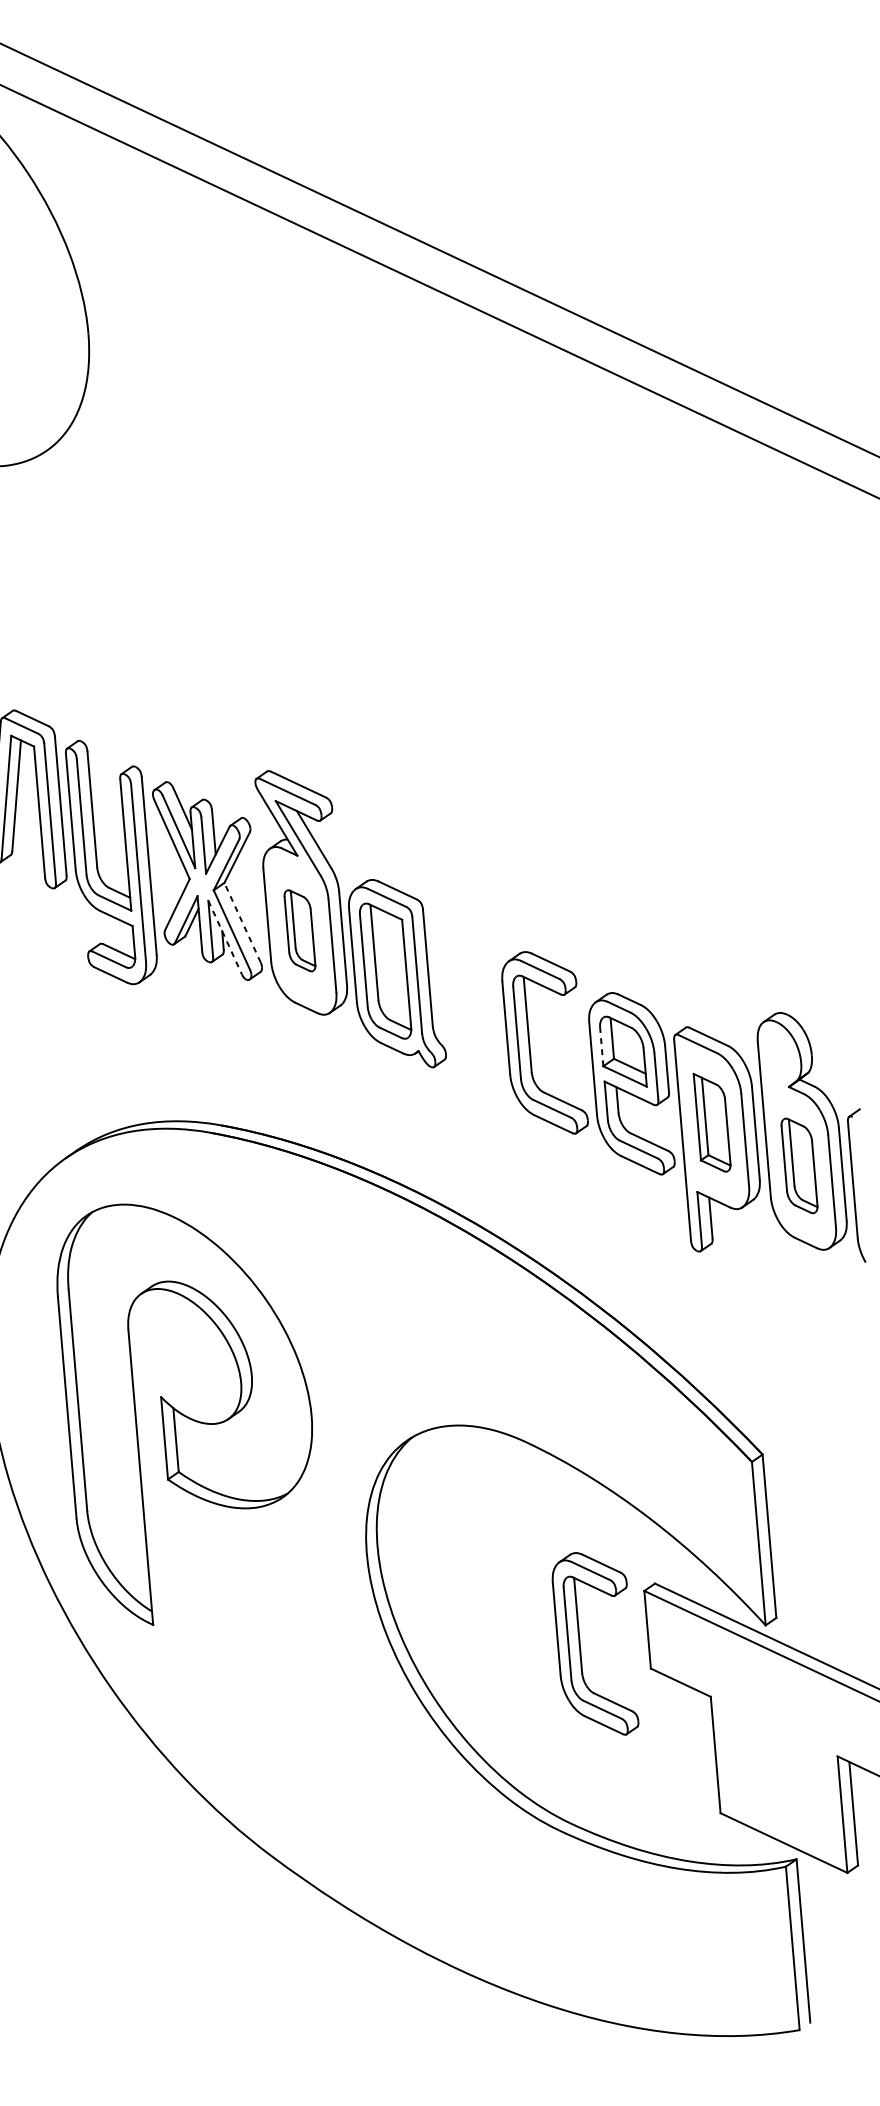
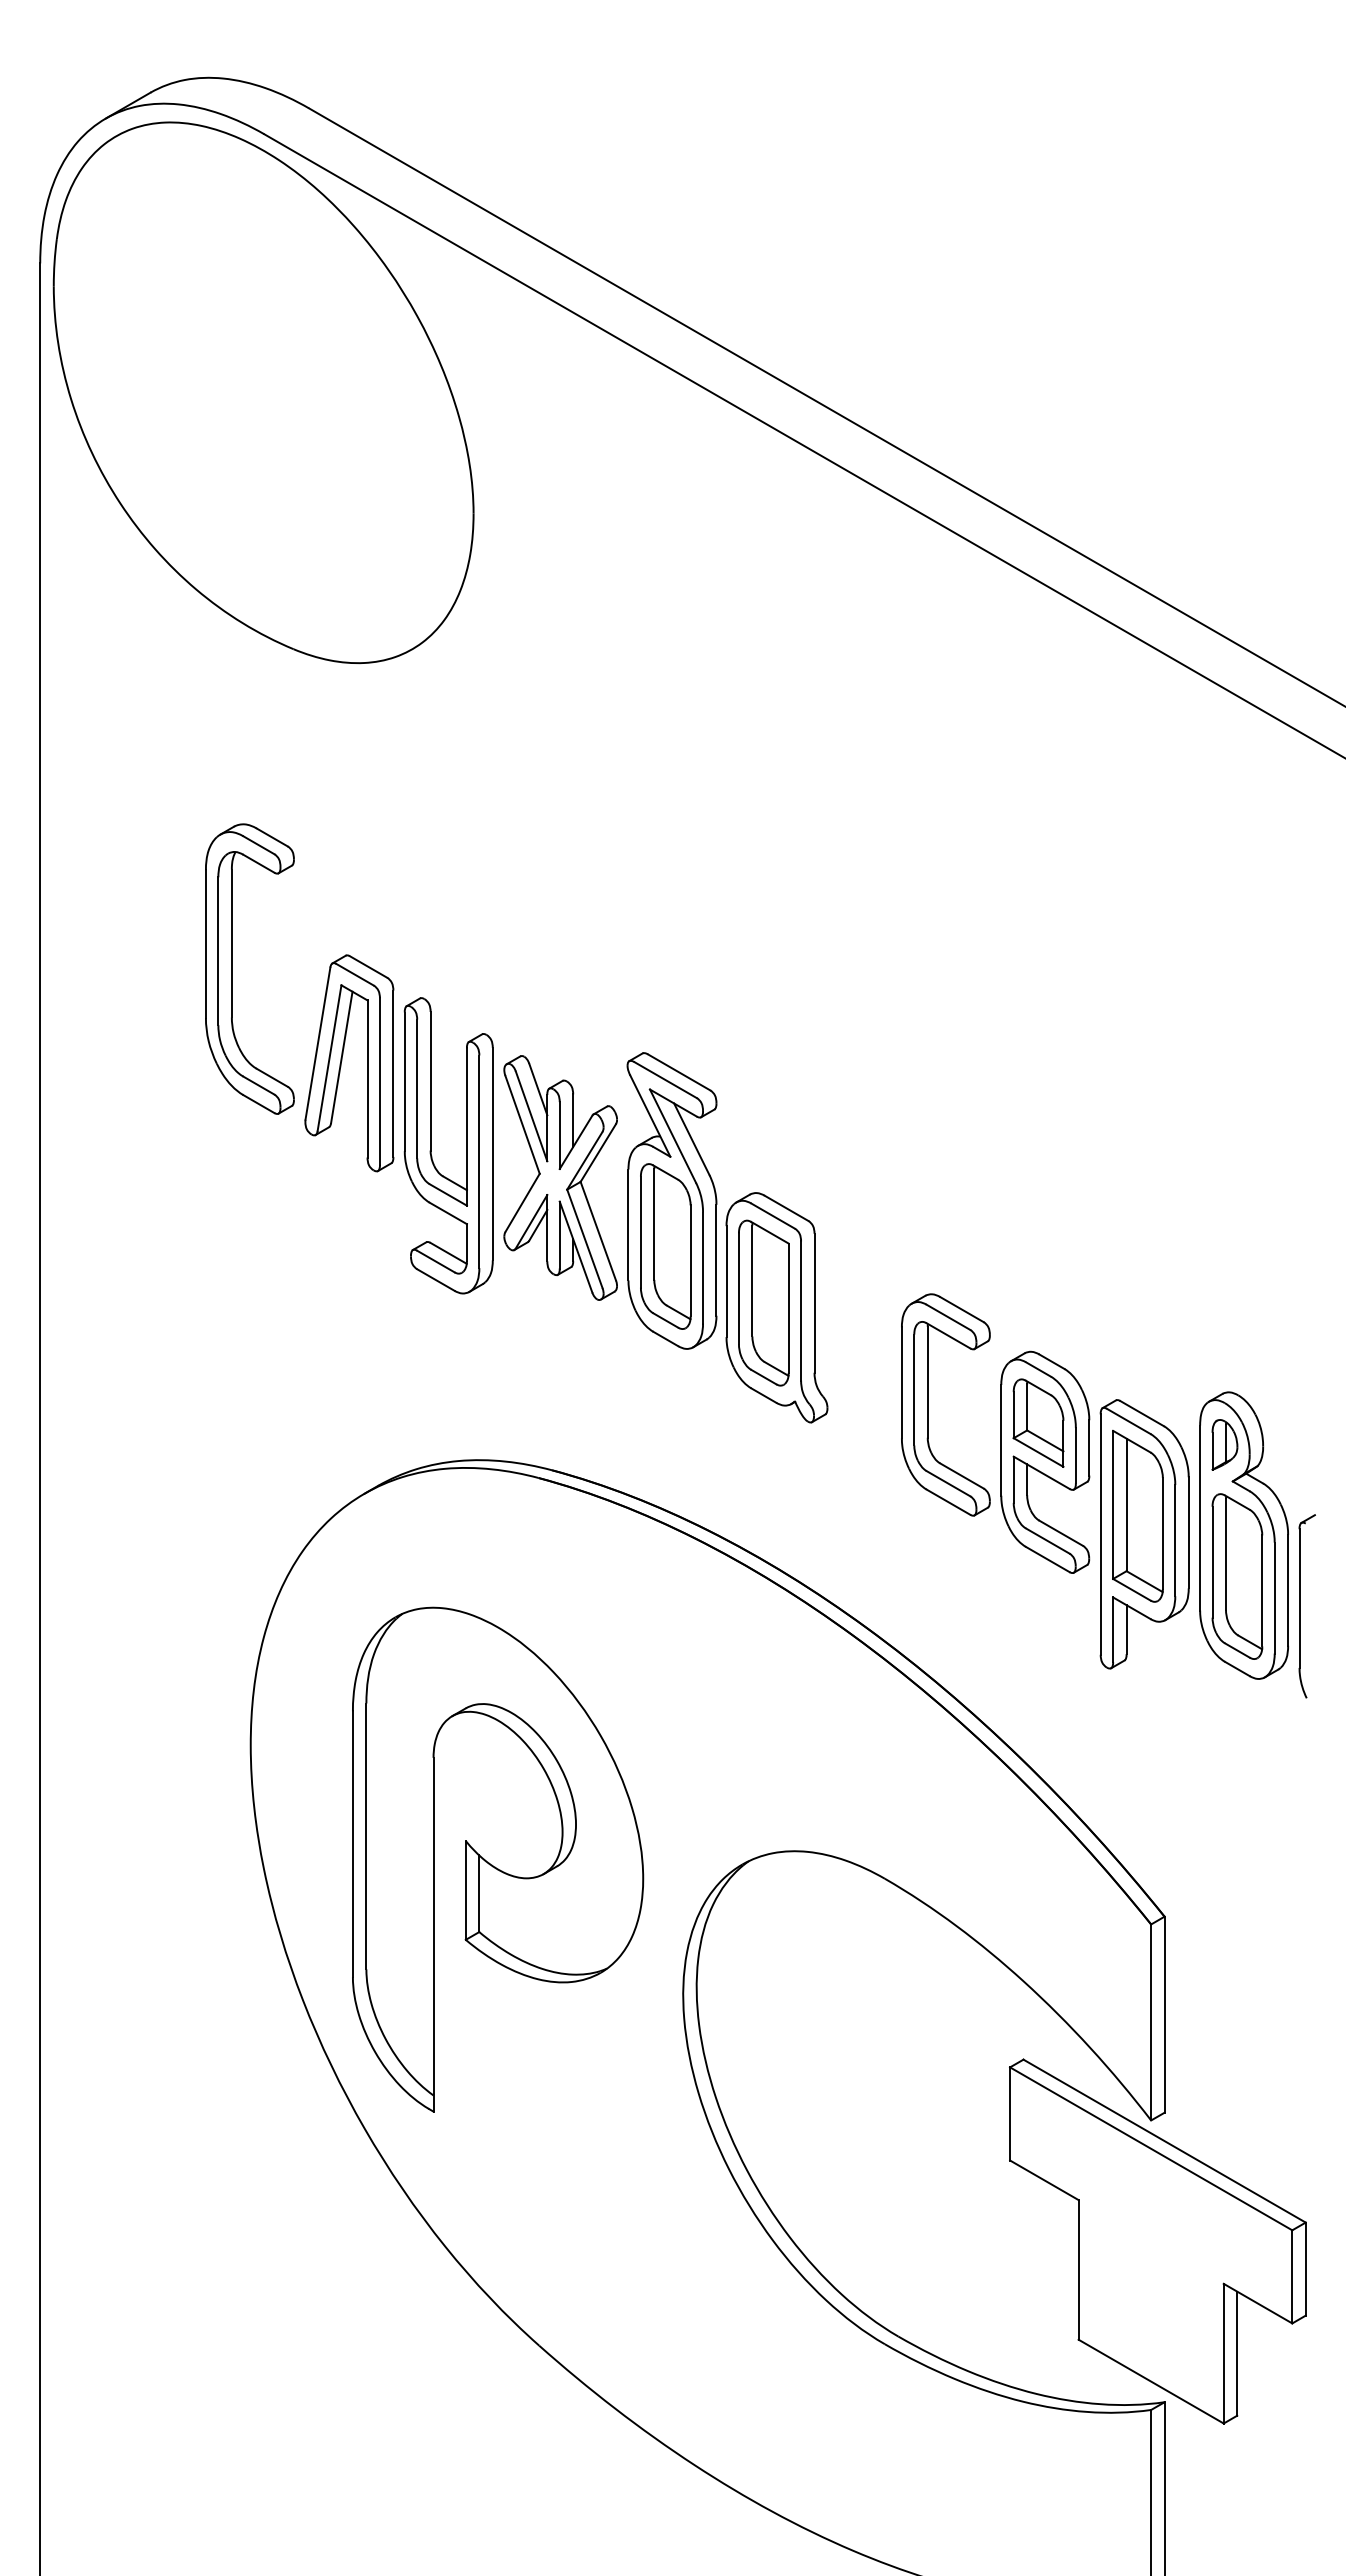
line: (242, 922) -> (598, 1230), dashed -> solid
part: (299, 930) -> (665, 1246), size x1.67
line: (225, 937) -> (576, 1247), dashed -> solid
line: (601, 1046) -> (1013, 1414), dashed -> solid
part: (779, 1056) -> (1224, 1444), added
part: (711, 1122) -> (1137, 1515), size x1.43
part: (799, 1165) -> (1237, 1576), size x1.43
part: (187, 1416) -> (495, 1866), moved
part: (580, 1645) -> (928, 2125), removed

